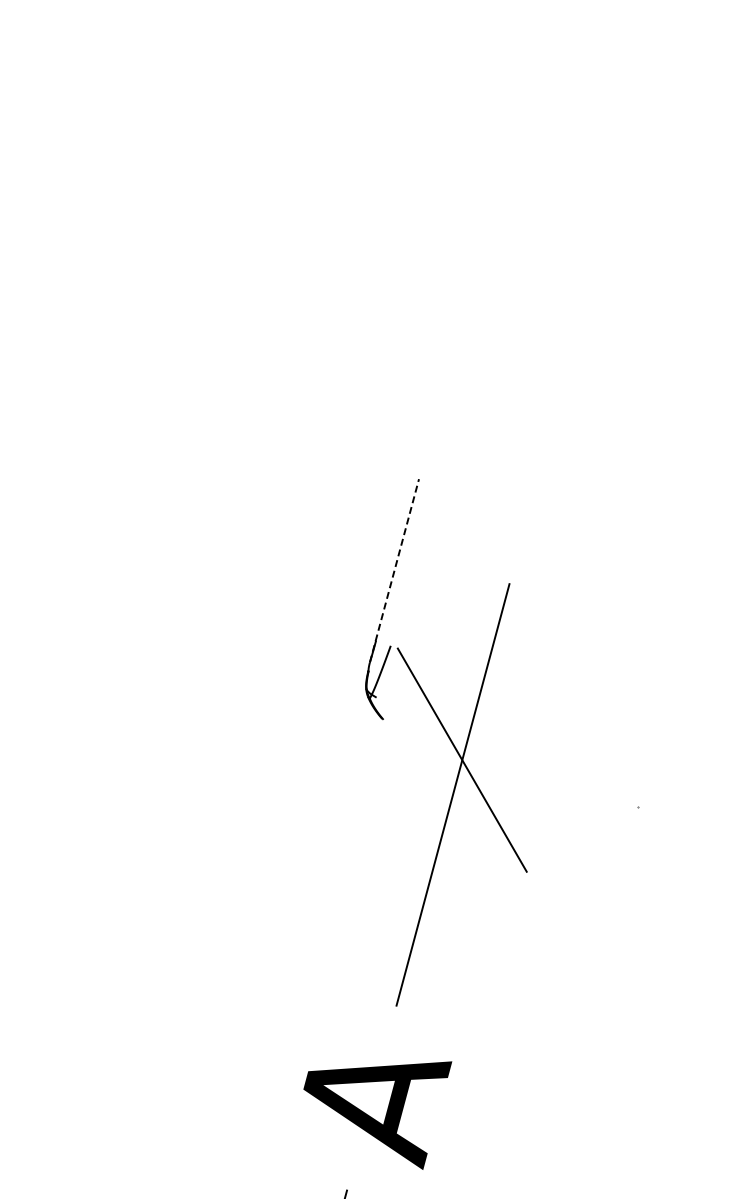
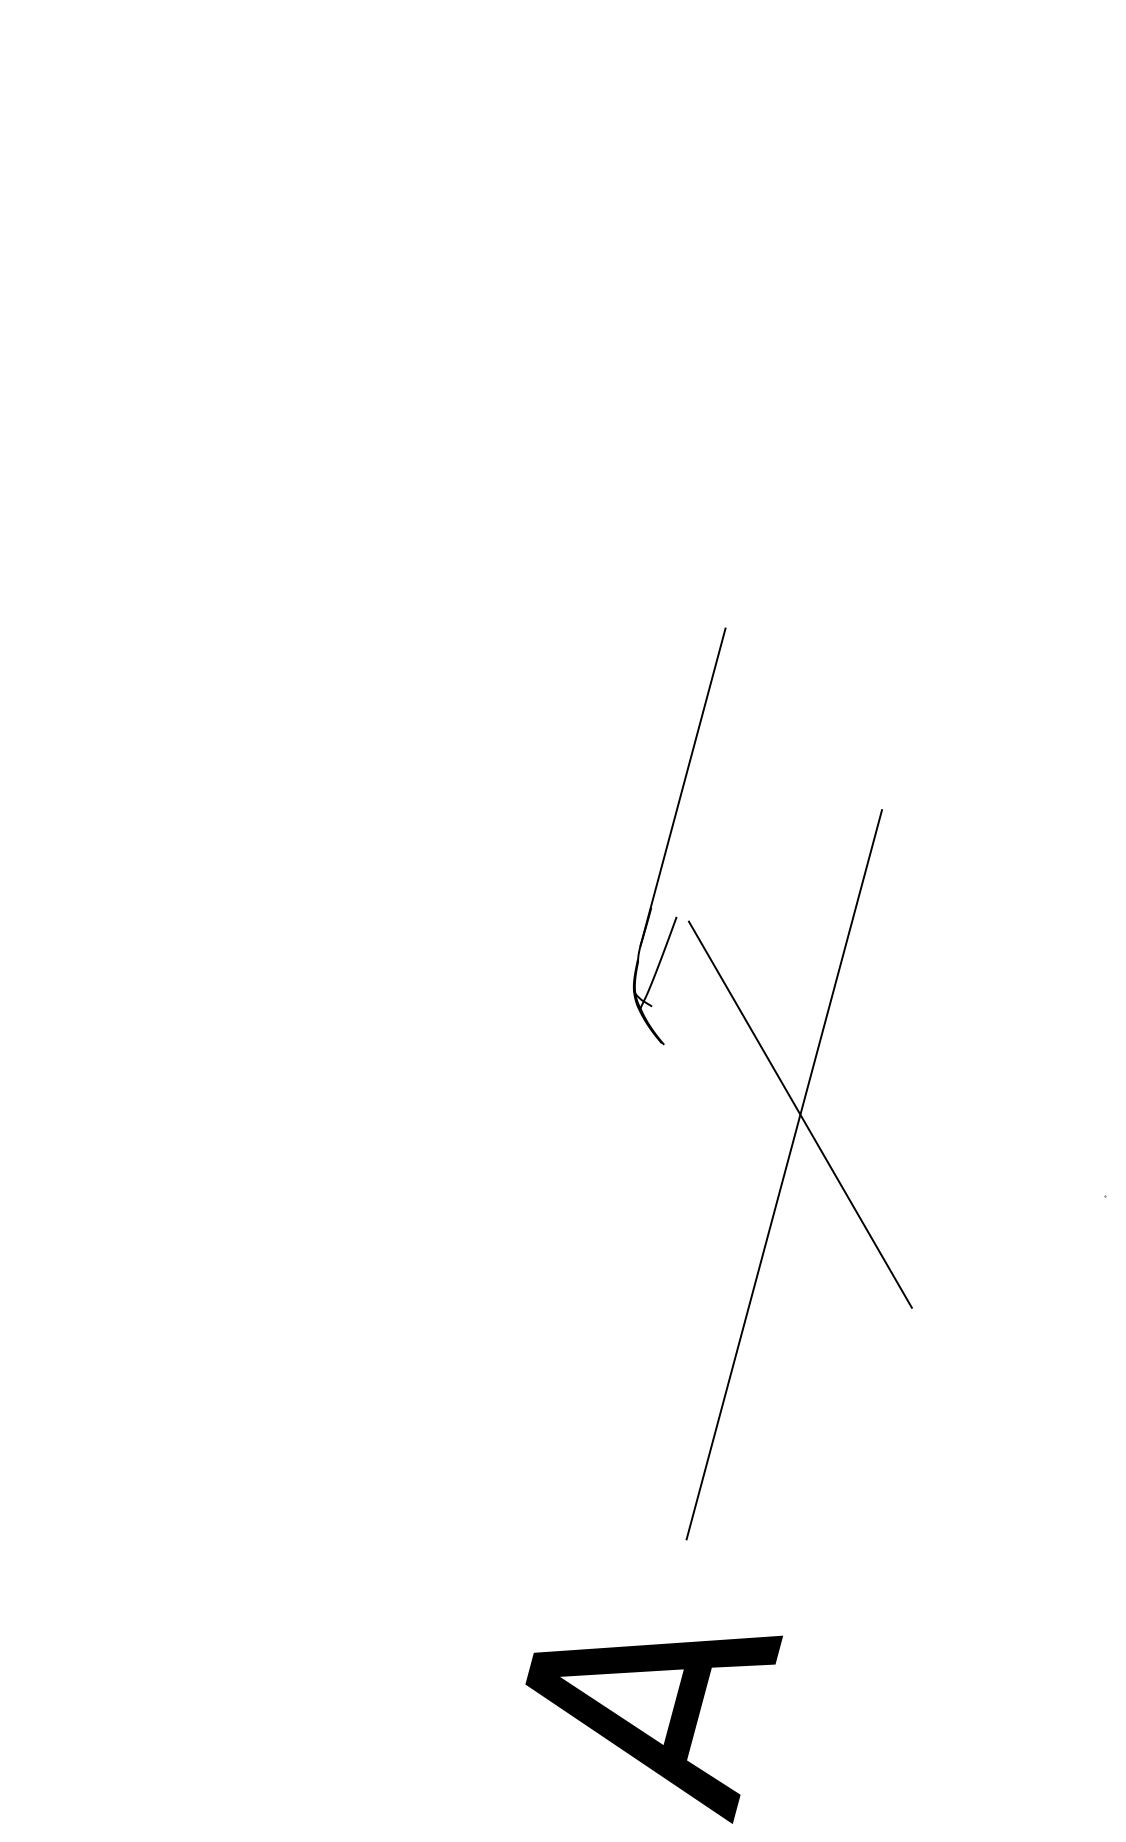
line: (394, 570) -> (683, 786), dashed -> solid

